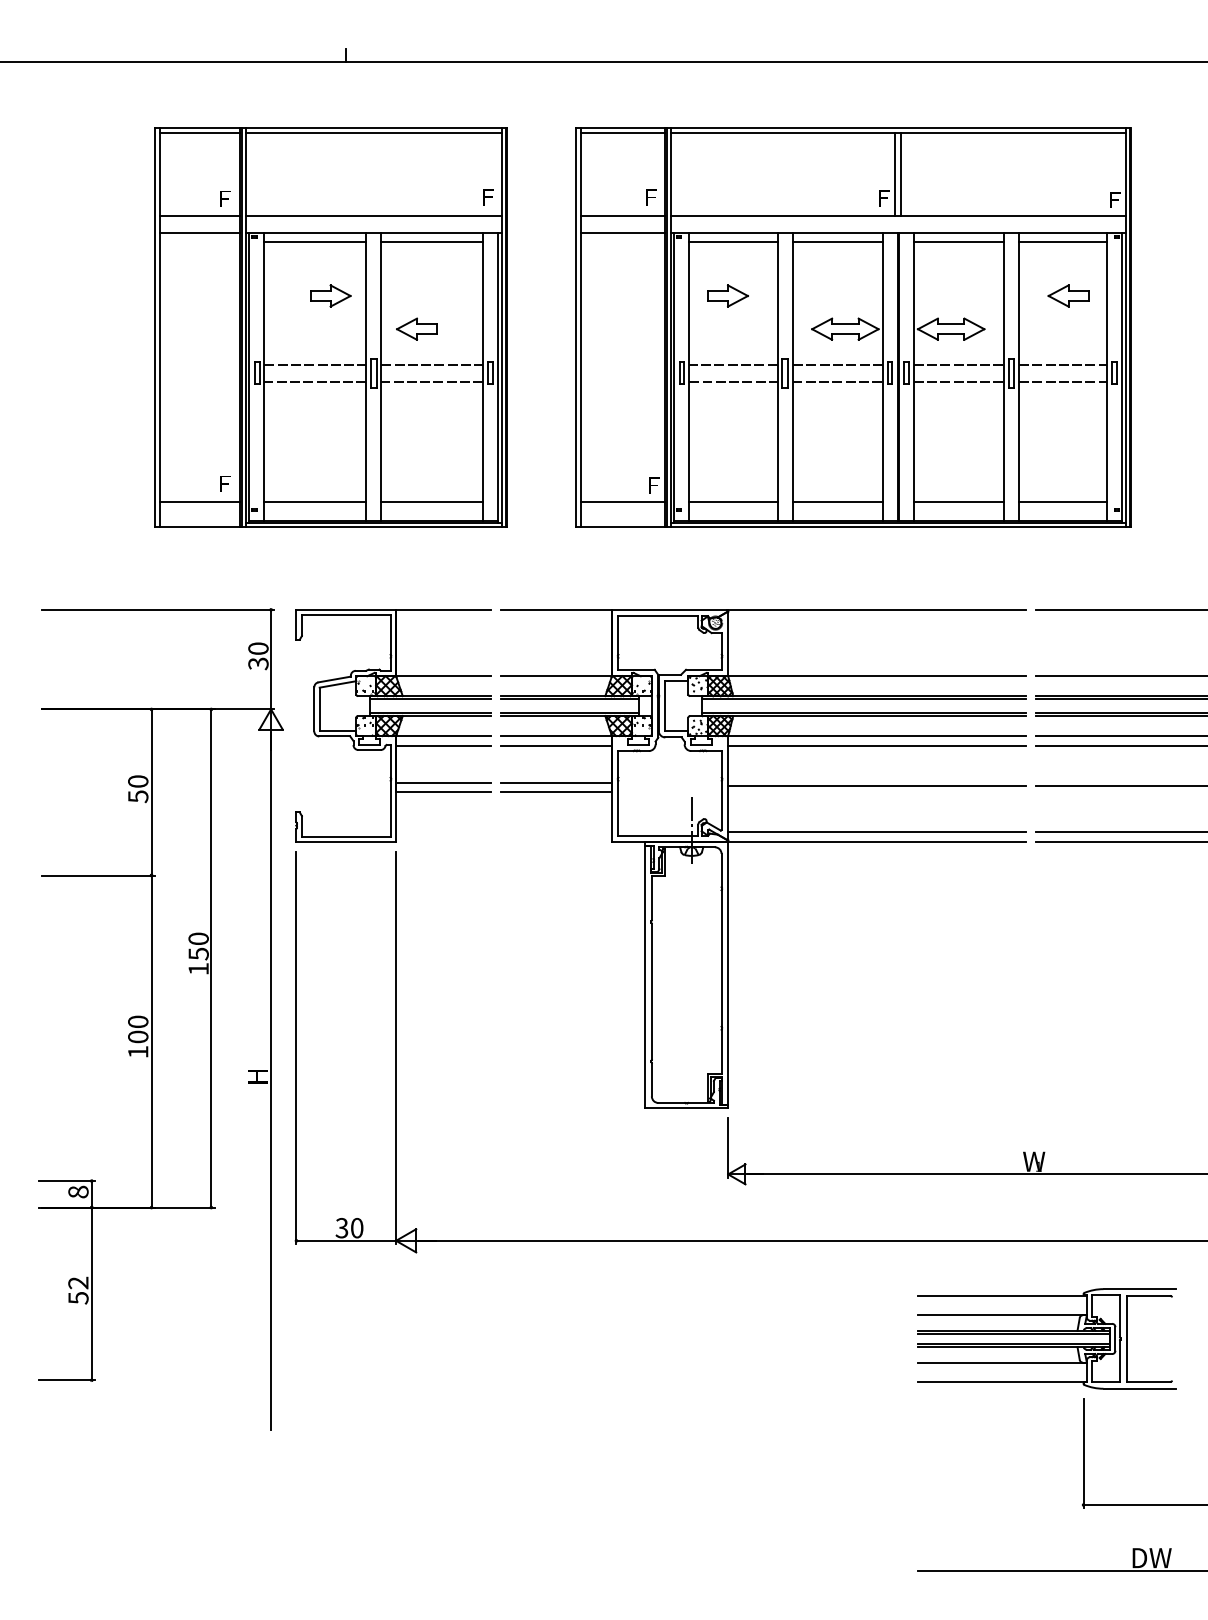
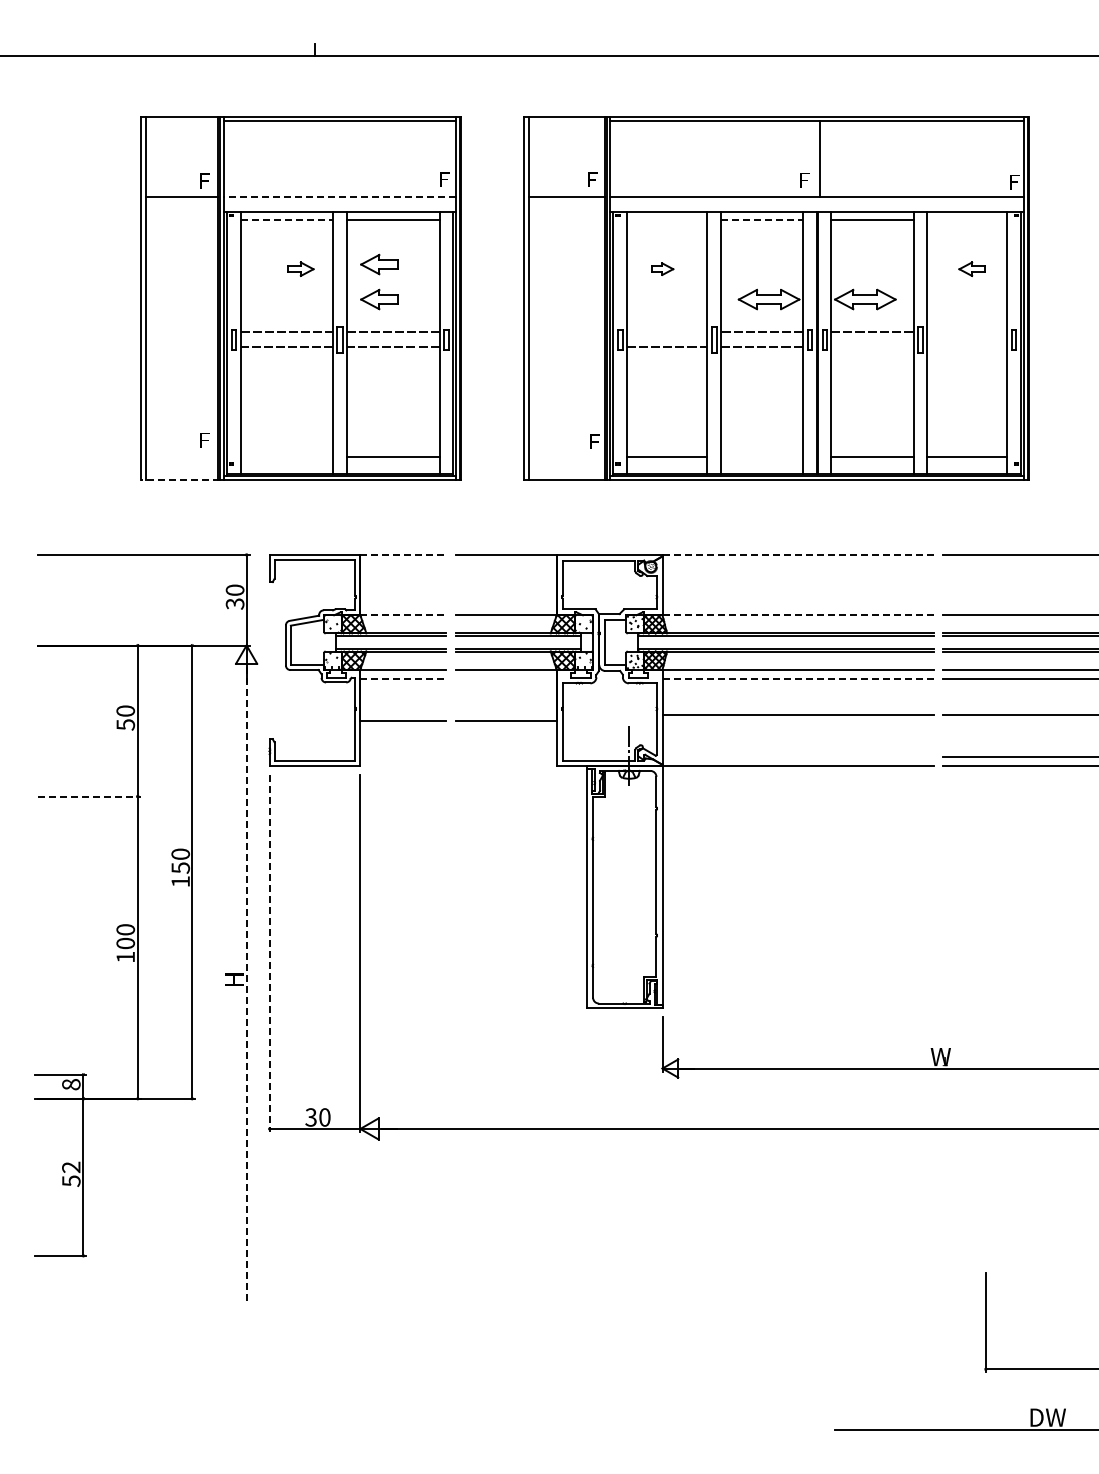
line: (199, 133) -> (181, 121), removed
line: (622, 133) -> (566, 121), removed
line: (895, 174) -> (814, 158), removed
line: (373, 215) -> (339, 196), solid -> dashed
line: (199, 233) -> (181, 212), removed
line: (622, 233) -> (566, 212), removed
line: (316, 241) -> (287, 219), solid -> dashed
line: (733, 241) -> (667, 219), removed
line: (838, 241) -> (762, 219), solid -> dashed
line: (1063, 241) -> (967, 219), removed
part: (417, 290) -> (379, 264), added
part: (330, 295) -> (300, 268), size x0.7
part: (728, 295) -> (662, 268), size x0.6
part: (1067, 295) -> (971, 268), size x0.7
line: (733, 365) -> (667, 332), removed
line: (1063, 365) -> (967, 332), removed
line: (959, 381) -> (872, 347), removed
line: (1063, 381) -> (967, 347), removed
line: (199, 501) -> (181, 456), removed
line: (314, 501) -> (286, 456), removed
line: (622, 501) -> (566, 456), removed
line: (838, 501) -> (762, 456), removed
line: (198, 526) -> (180, 479), solid -> dashed
line: (443, 609) -> (403, 554), solid -> dashed
line: (876, 609) -> (797, 554), solid -> dashed
line: (443, 676) -> (403, 615), solid -> dashed
line: (877, 676) -> (798, 615), solid -> dashed
line: (443, 745) -> (403, 678), solid -> dashed
line: (555, 745) -> (505, 678), removed
line: (877, 745) -> (798, 678), solid -> dashed
line: (443, 781) -> (403, 711), removed
line: (555, 781) -> (505, 711), removed
line: (876, 832) -> (797, 757), removed
line: (99, 875) -> (90, 796), solid -> dashed
line: (296, 1049) -> (269, 954), solid -> dashed
line: (270, 1082) -> (246, 984), solid -> dashed
part: (1046, 1339) -> (952, 1218), removed

